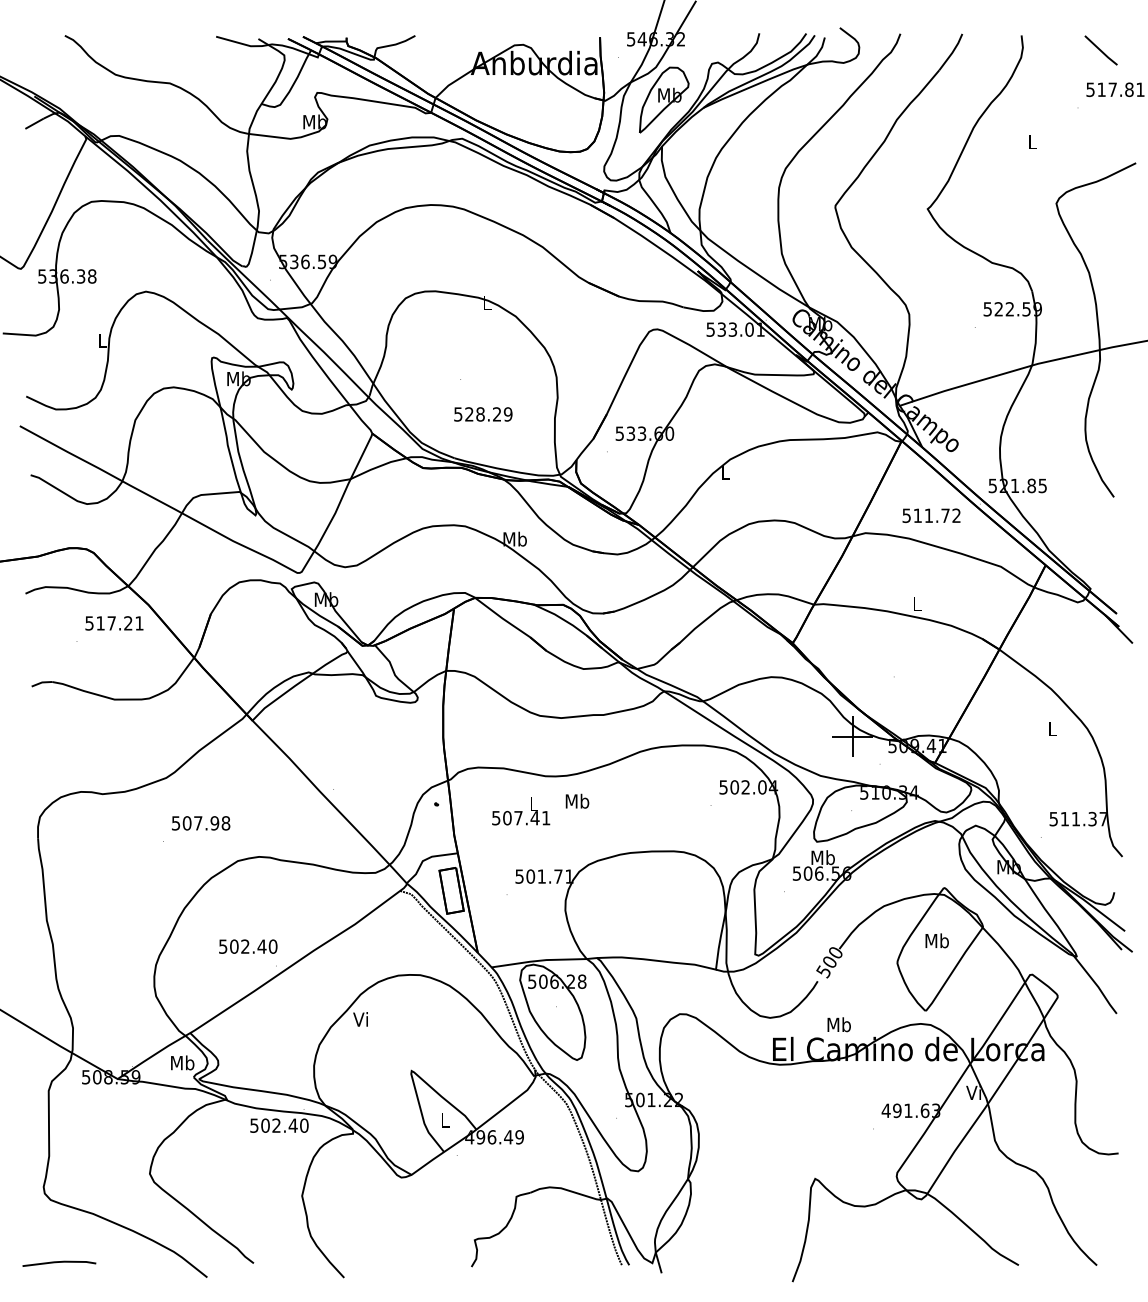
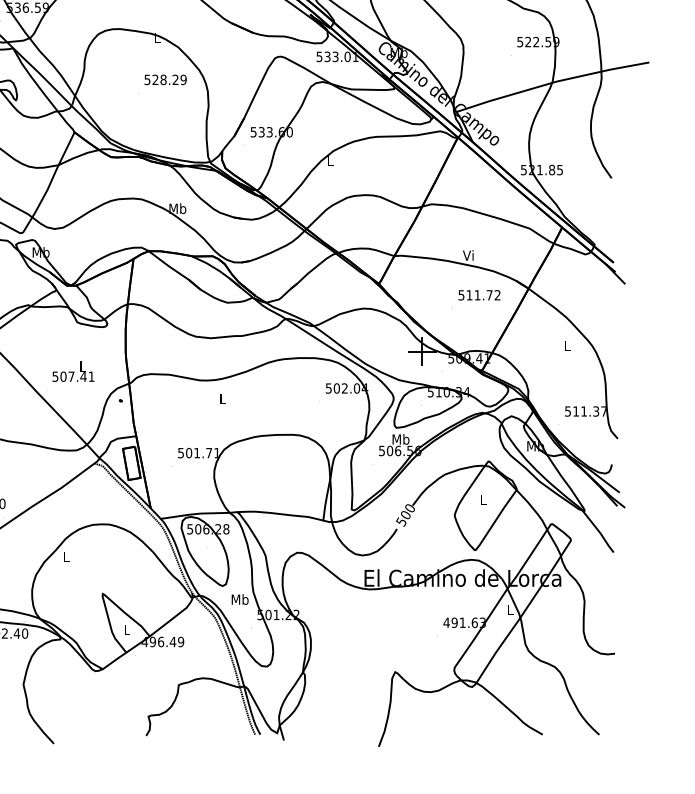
text: (483, 414) -> (165, 79), moved
text: (931, 515) -> (479, 295), moved
text: (915, 603) -> (467, 255), L -> Vi
text: (577, 800) -> (222, 397), Mb -> L
text: (521, 811) -> (73, 371), moved
text: (936, 940) -> (483, 499), Mb -> L
text: (360, 1019) -> (65, 556), Vi -> L
text: (838, 1024) -> (239, 599), moved
text: (973, 1092) -> (509, 609), Vi -> L

